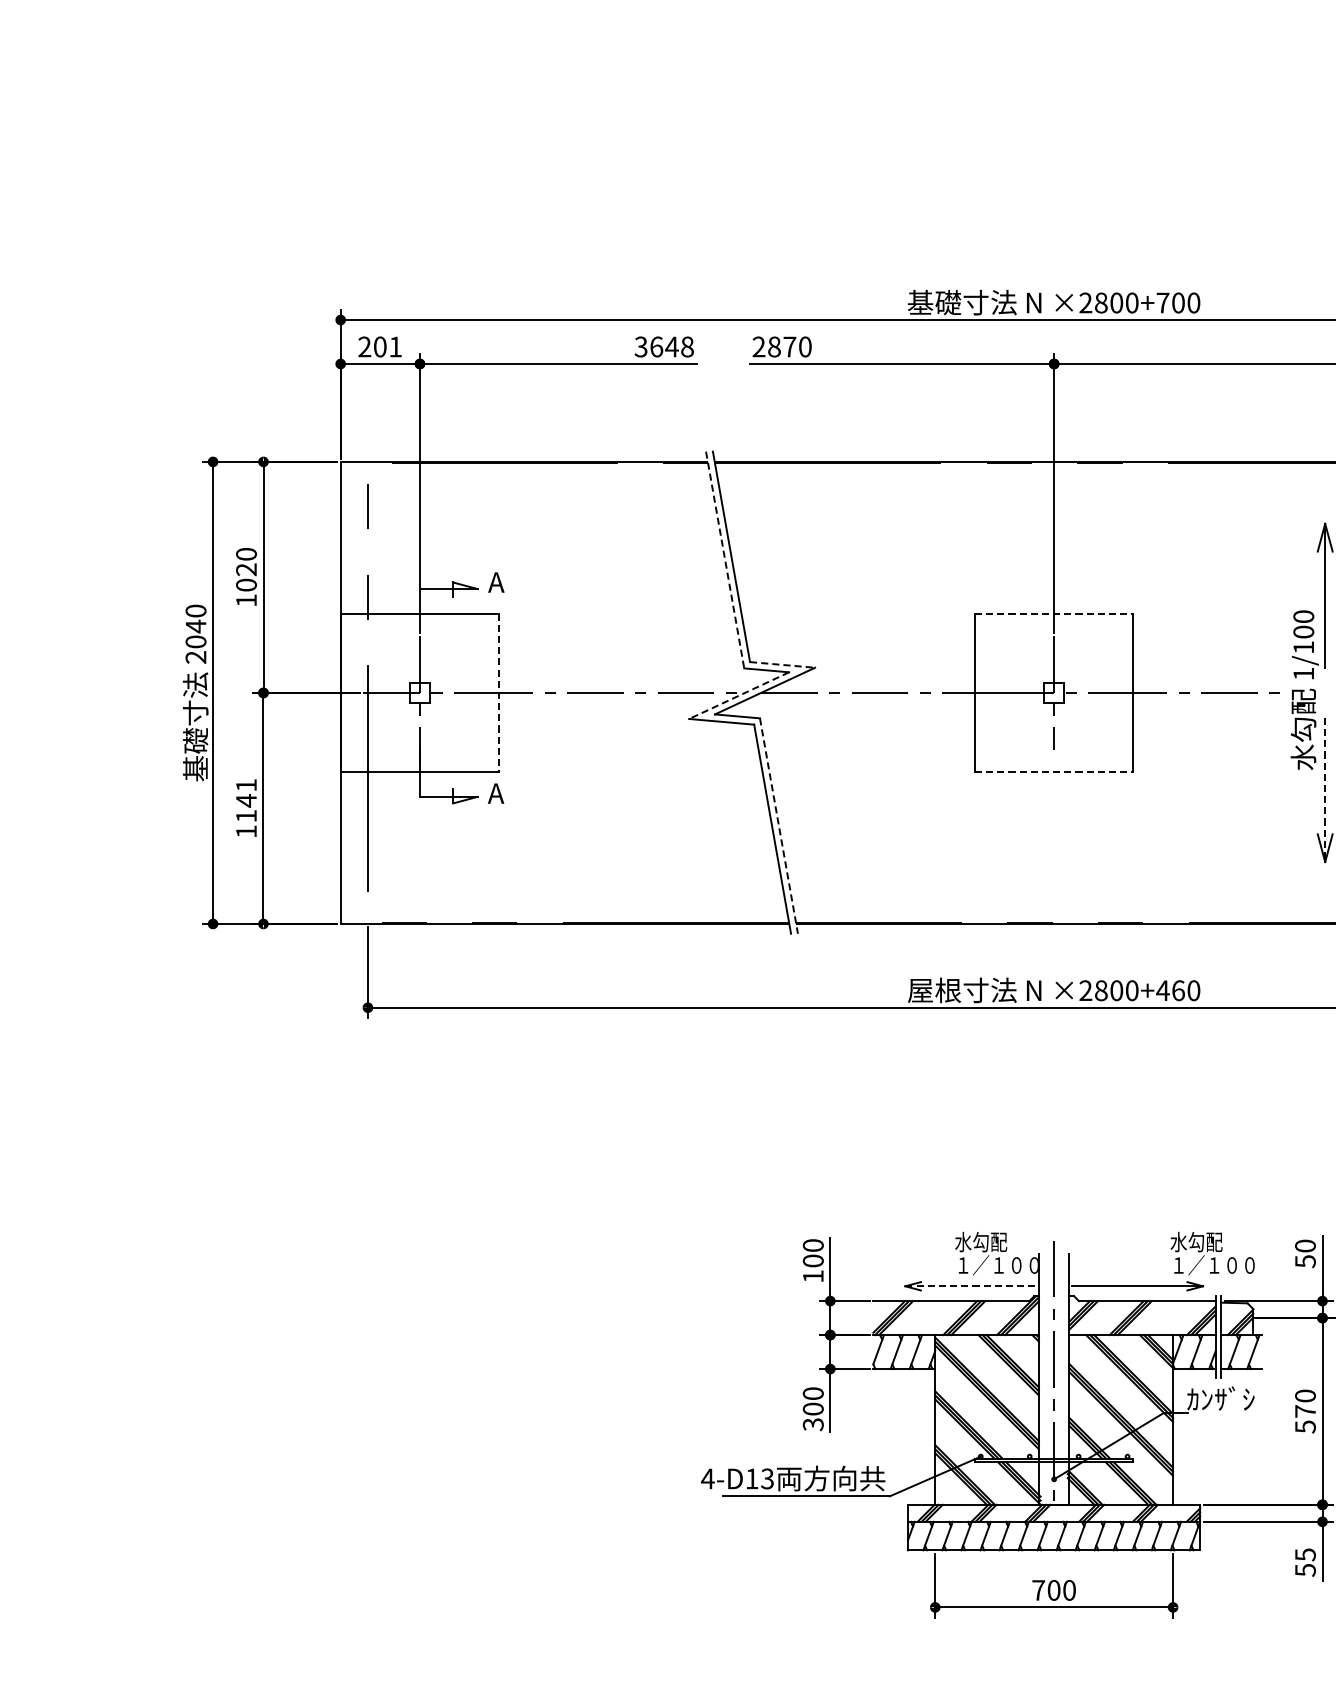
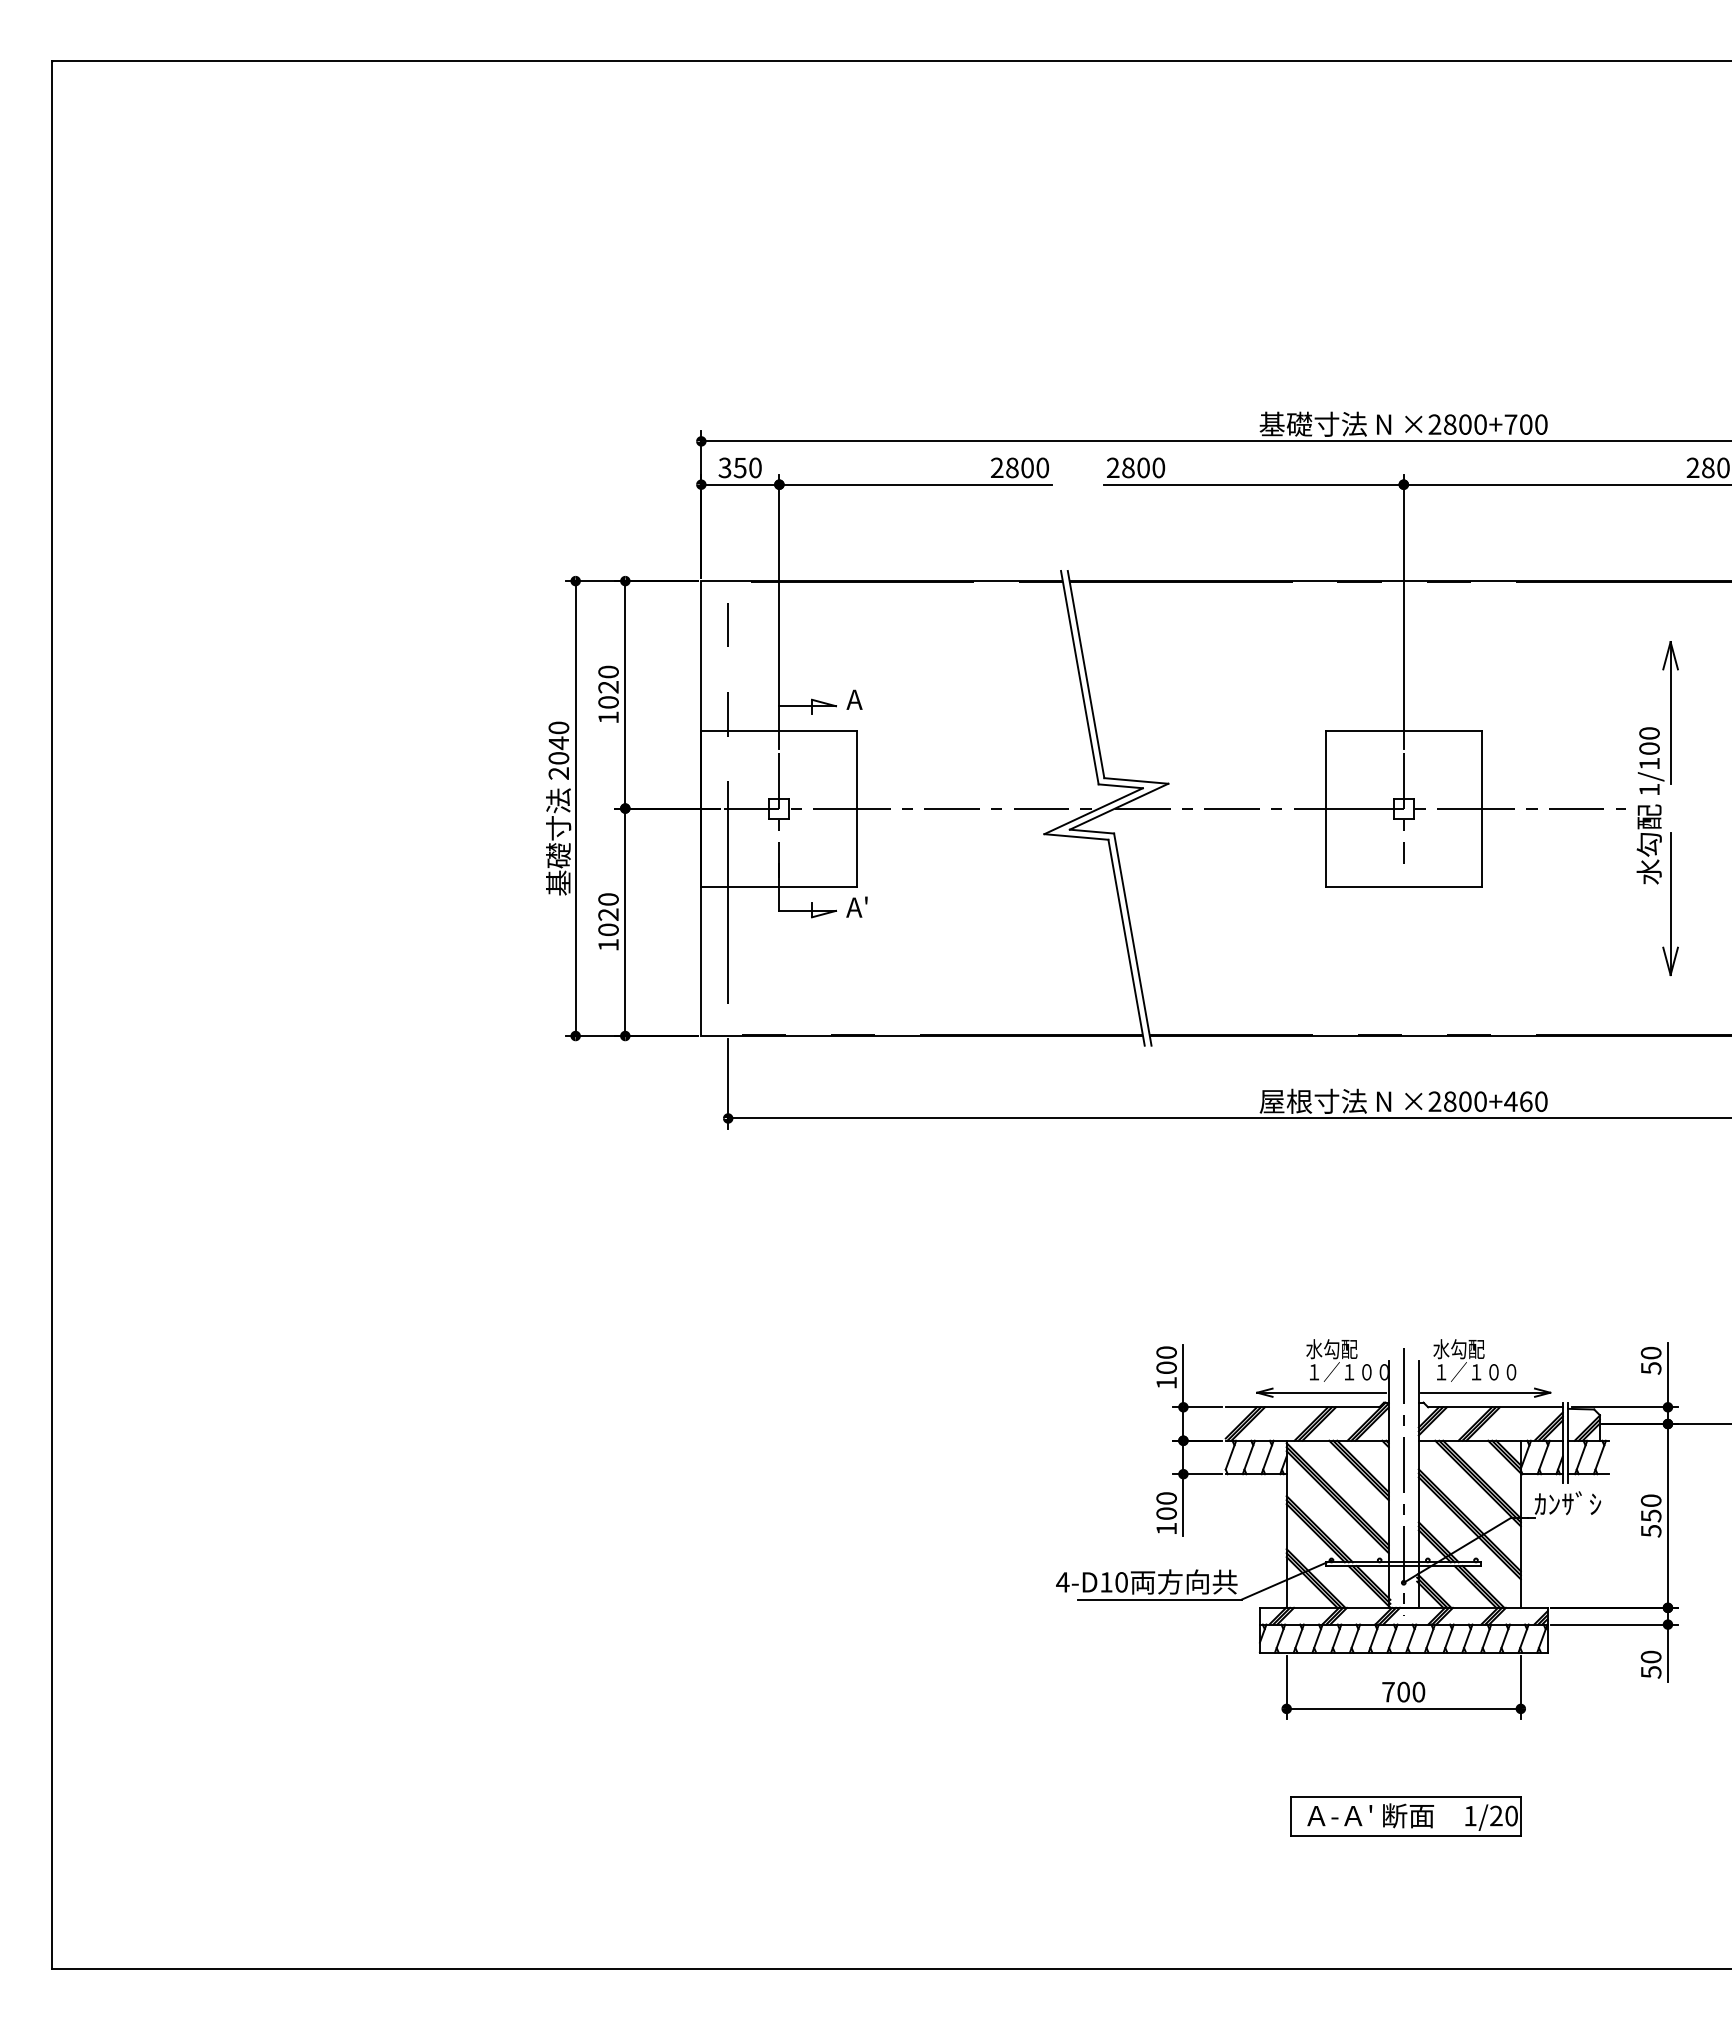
text: (379, 346) -> (739, 467), 201 -> 350
text: (663, 346) -> (1019, 467), 3648 -> 2800
text: (789, 346) -> (1143, 467), 2870 -> 2800
line: (724, 560) -> (1079, 678), dashed -> solid
line: (1054, 613) -> (1404, 730), dashed -> solid
line: (782, 665) -> (1136, 781), dashed -> solid
line: (499, 693) -> (857, 809), dashed -> solid
line: (739, 695) -> (1093, 811), dashed -> solid
line: (1054, 772) -> (1404, 886), dashed -> solid
text: (508, 786) -> (866, 900), A -> A'
line: (1325, 790) -> (1670, 904), dashed -> solid
text: (246, 800) -> (608, 914), 1141 -> 1020
line: (778, 825) -> (1132, 939), dashed -> solid
text: (1212, 1253) -> (1474, 1360), moved
line: (970, 1286) -> (1321, 1392), dashed -> solid
text: (1305, 1410) -> (1651, 1515), 570 -> 550
text: (813, 1424) -> (1166, 1528), 300 -> 100
text: (767, 1479) -> (1121, 1582), 4-D13 -> 4-D10
text: (1304, 1554) -> (1650, 1656), 55 -> 50

